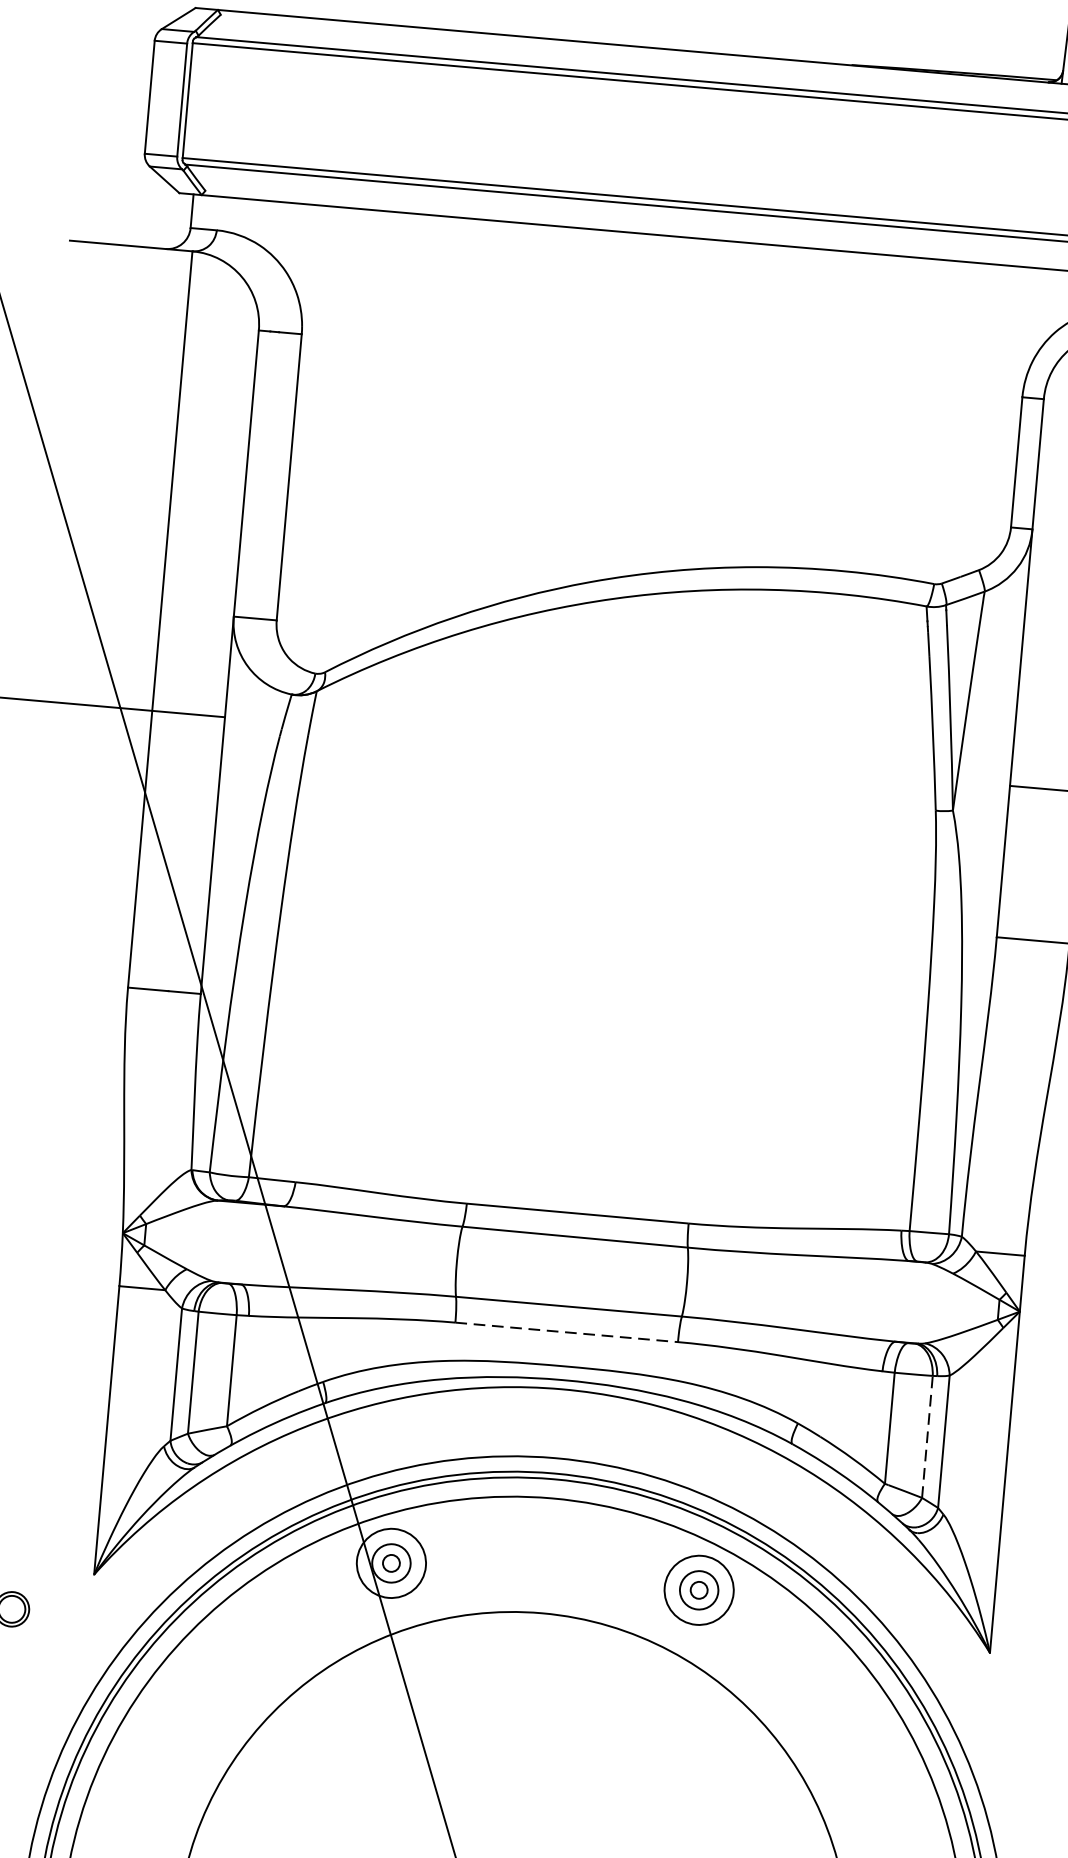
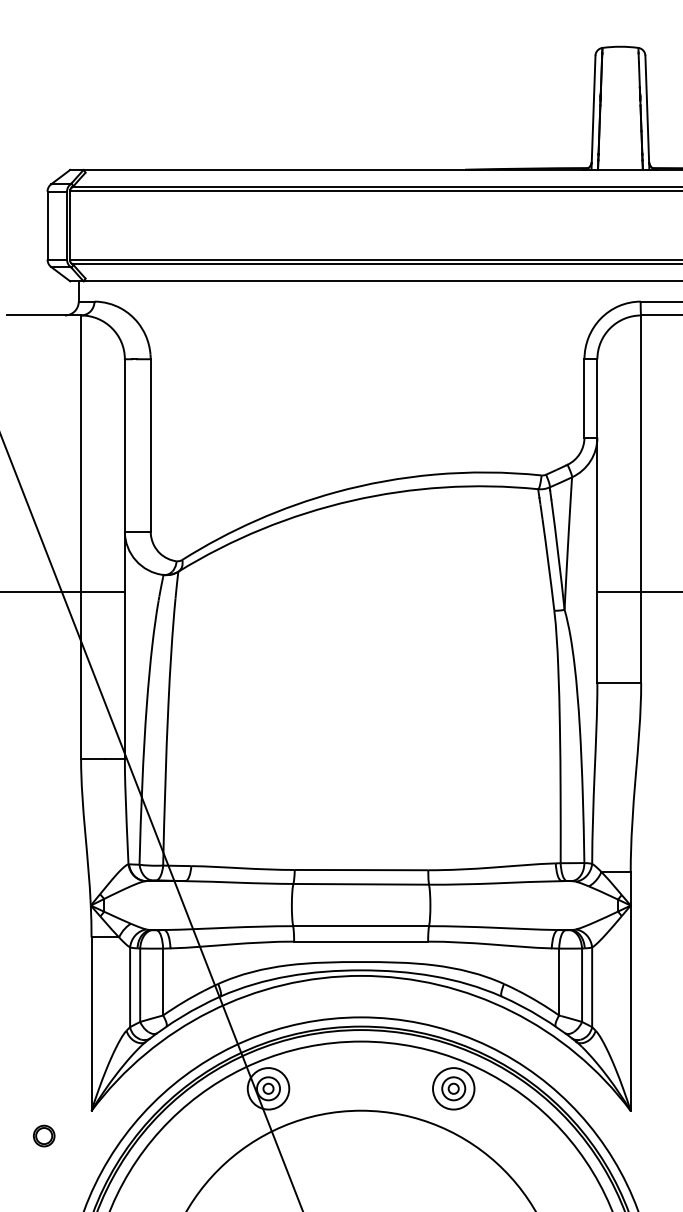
line: (567, 1332) -> (361, 941), dashed -> solid
line: (928, 1437) -> (582, 985), dashed -> solid

